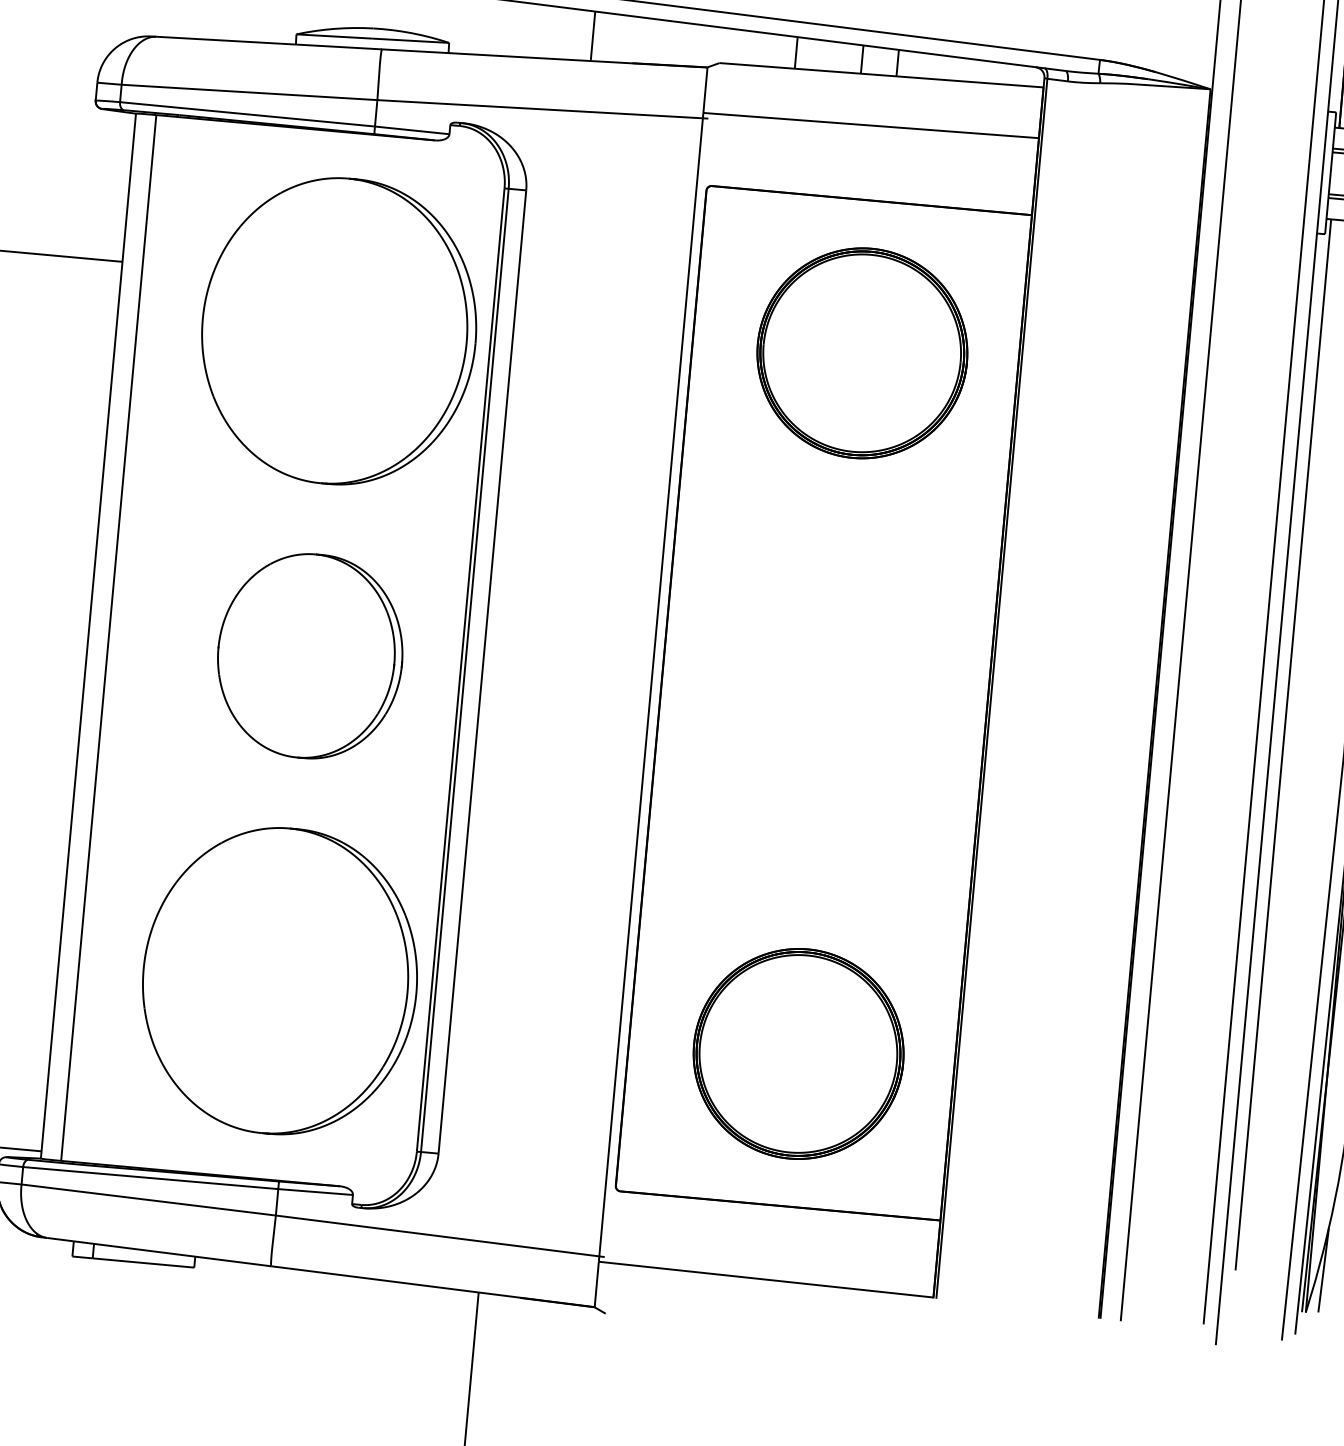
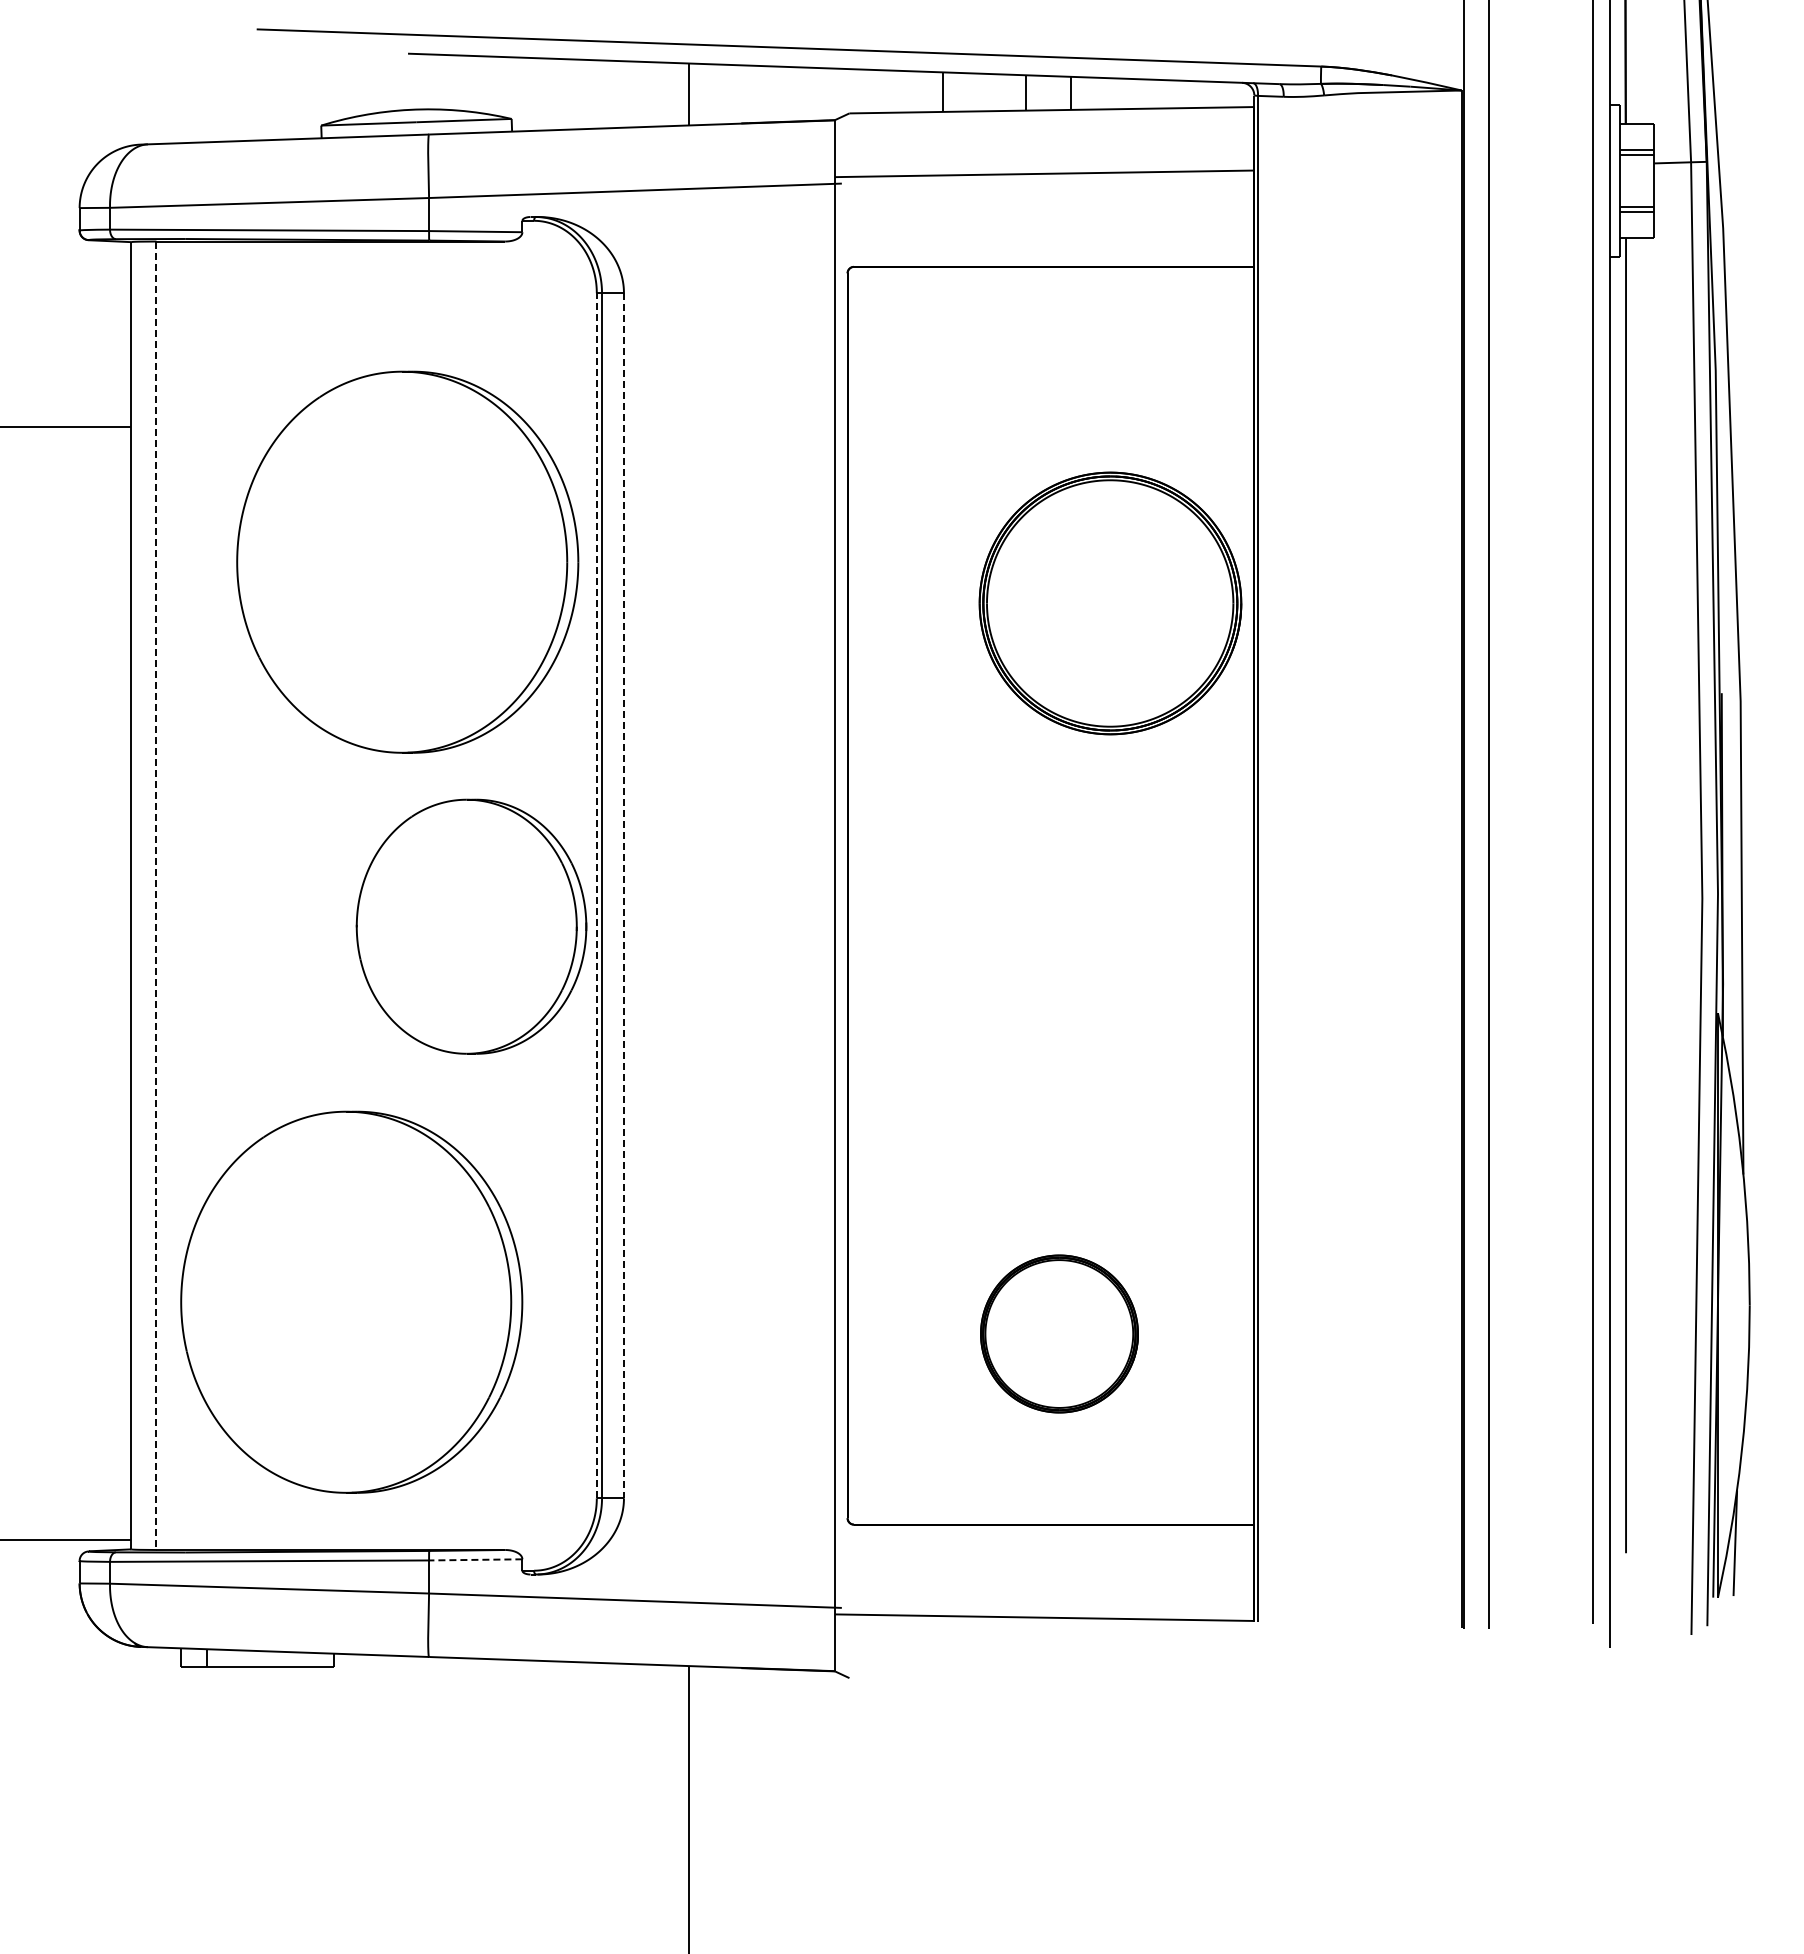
part: (339, 330) -> (407, 561), moved
part: (862, 353) -> (1110, 603), moved
line: (108, 638) -> (156, 896), solid -> dashed
part: (310, 656) -> (471, 926), moved
line: (460, 669) -> (596, 895), solid -> dashed
line: (482, 671) -> (623, 895), solid -> dashed
part: (279, 980) -> (351, 1301), moved
part: (798, 1053) -> (1059, 1333), size x0.6
line: (315, 1191) -> (475, 1559), solid -> dashed

